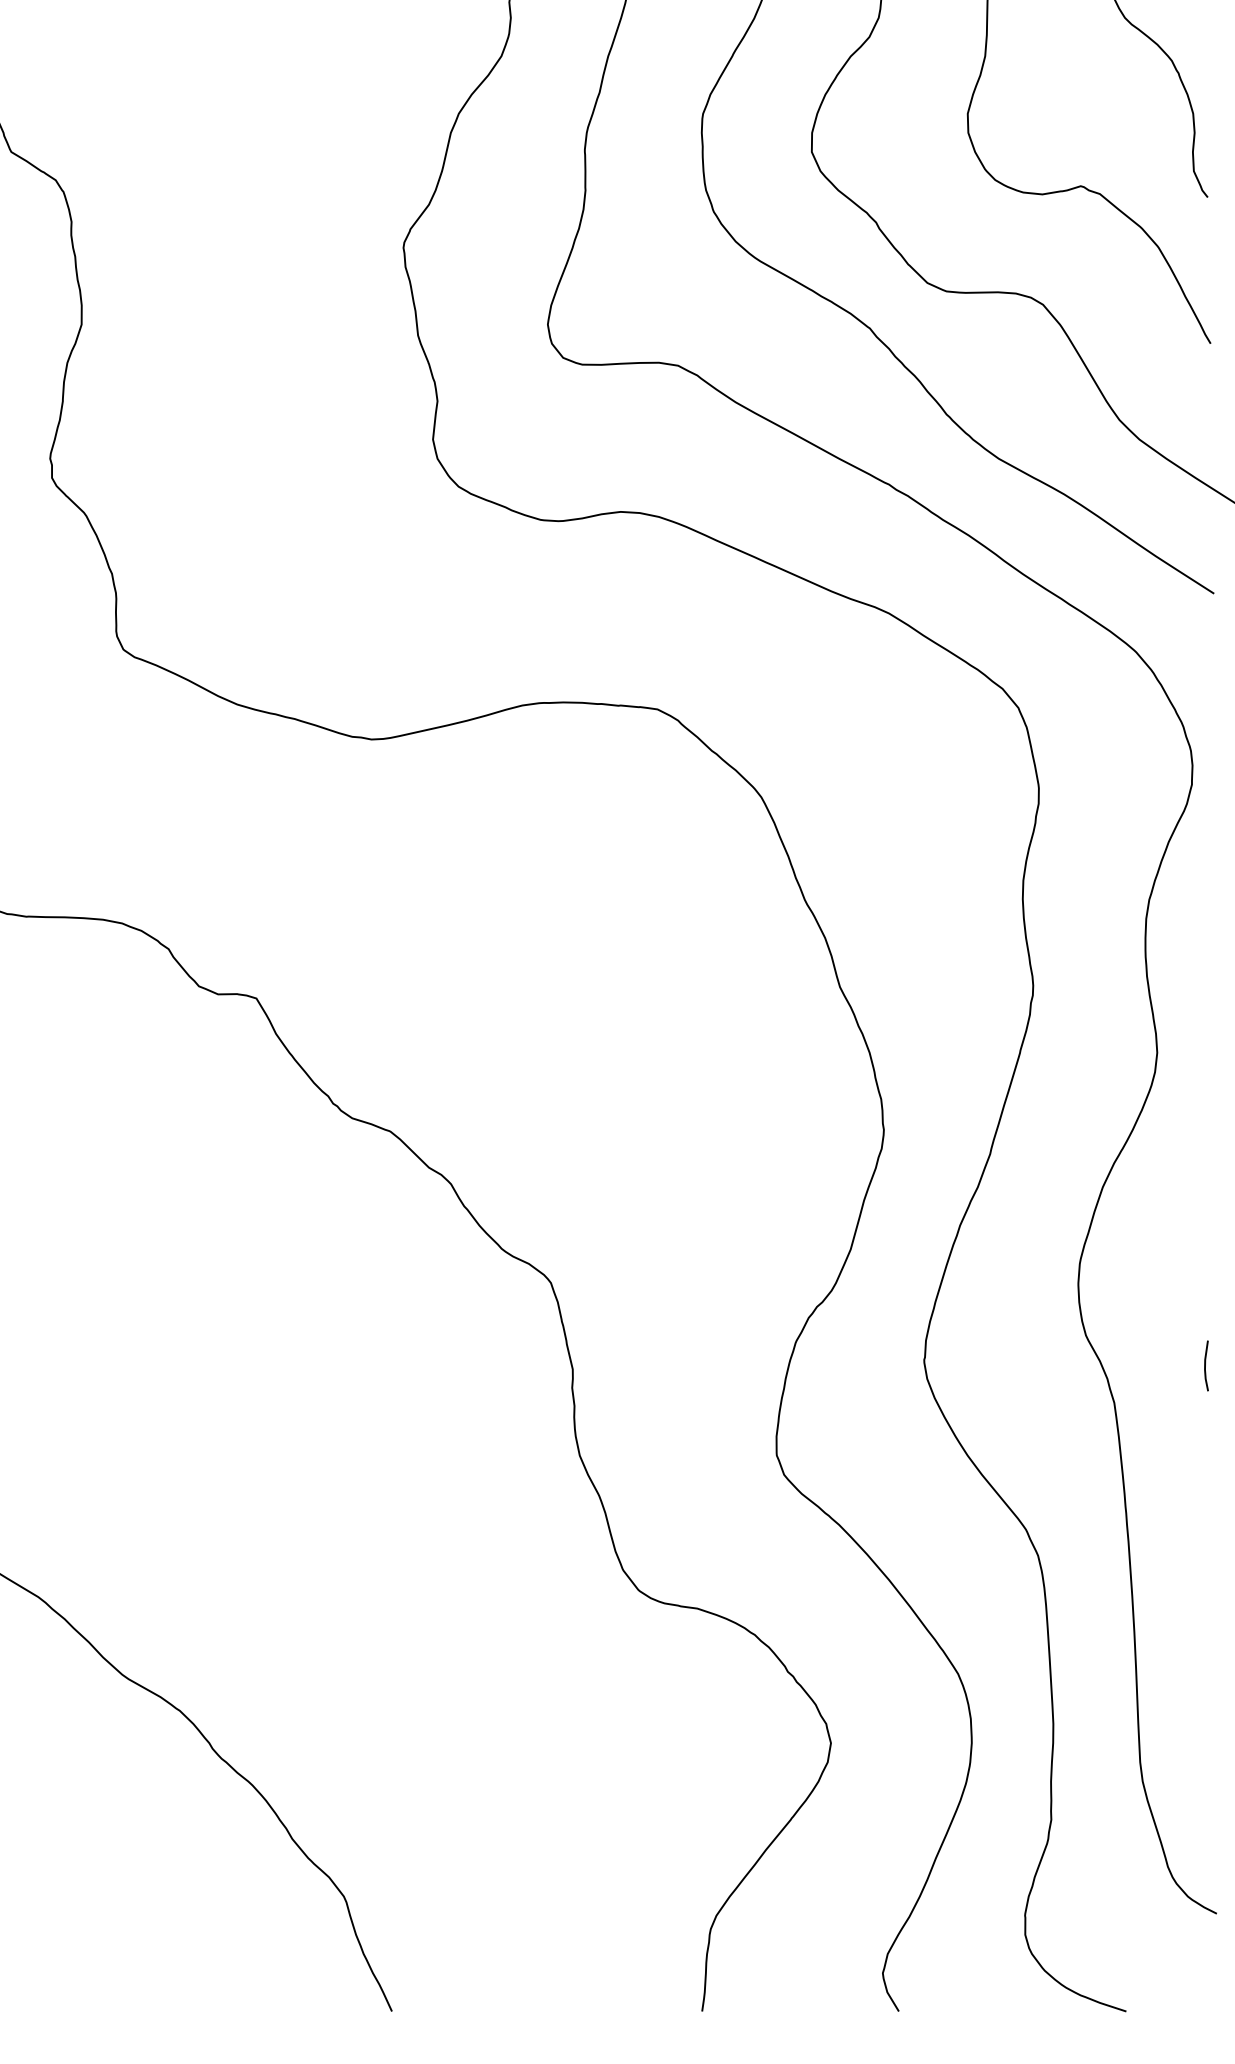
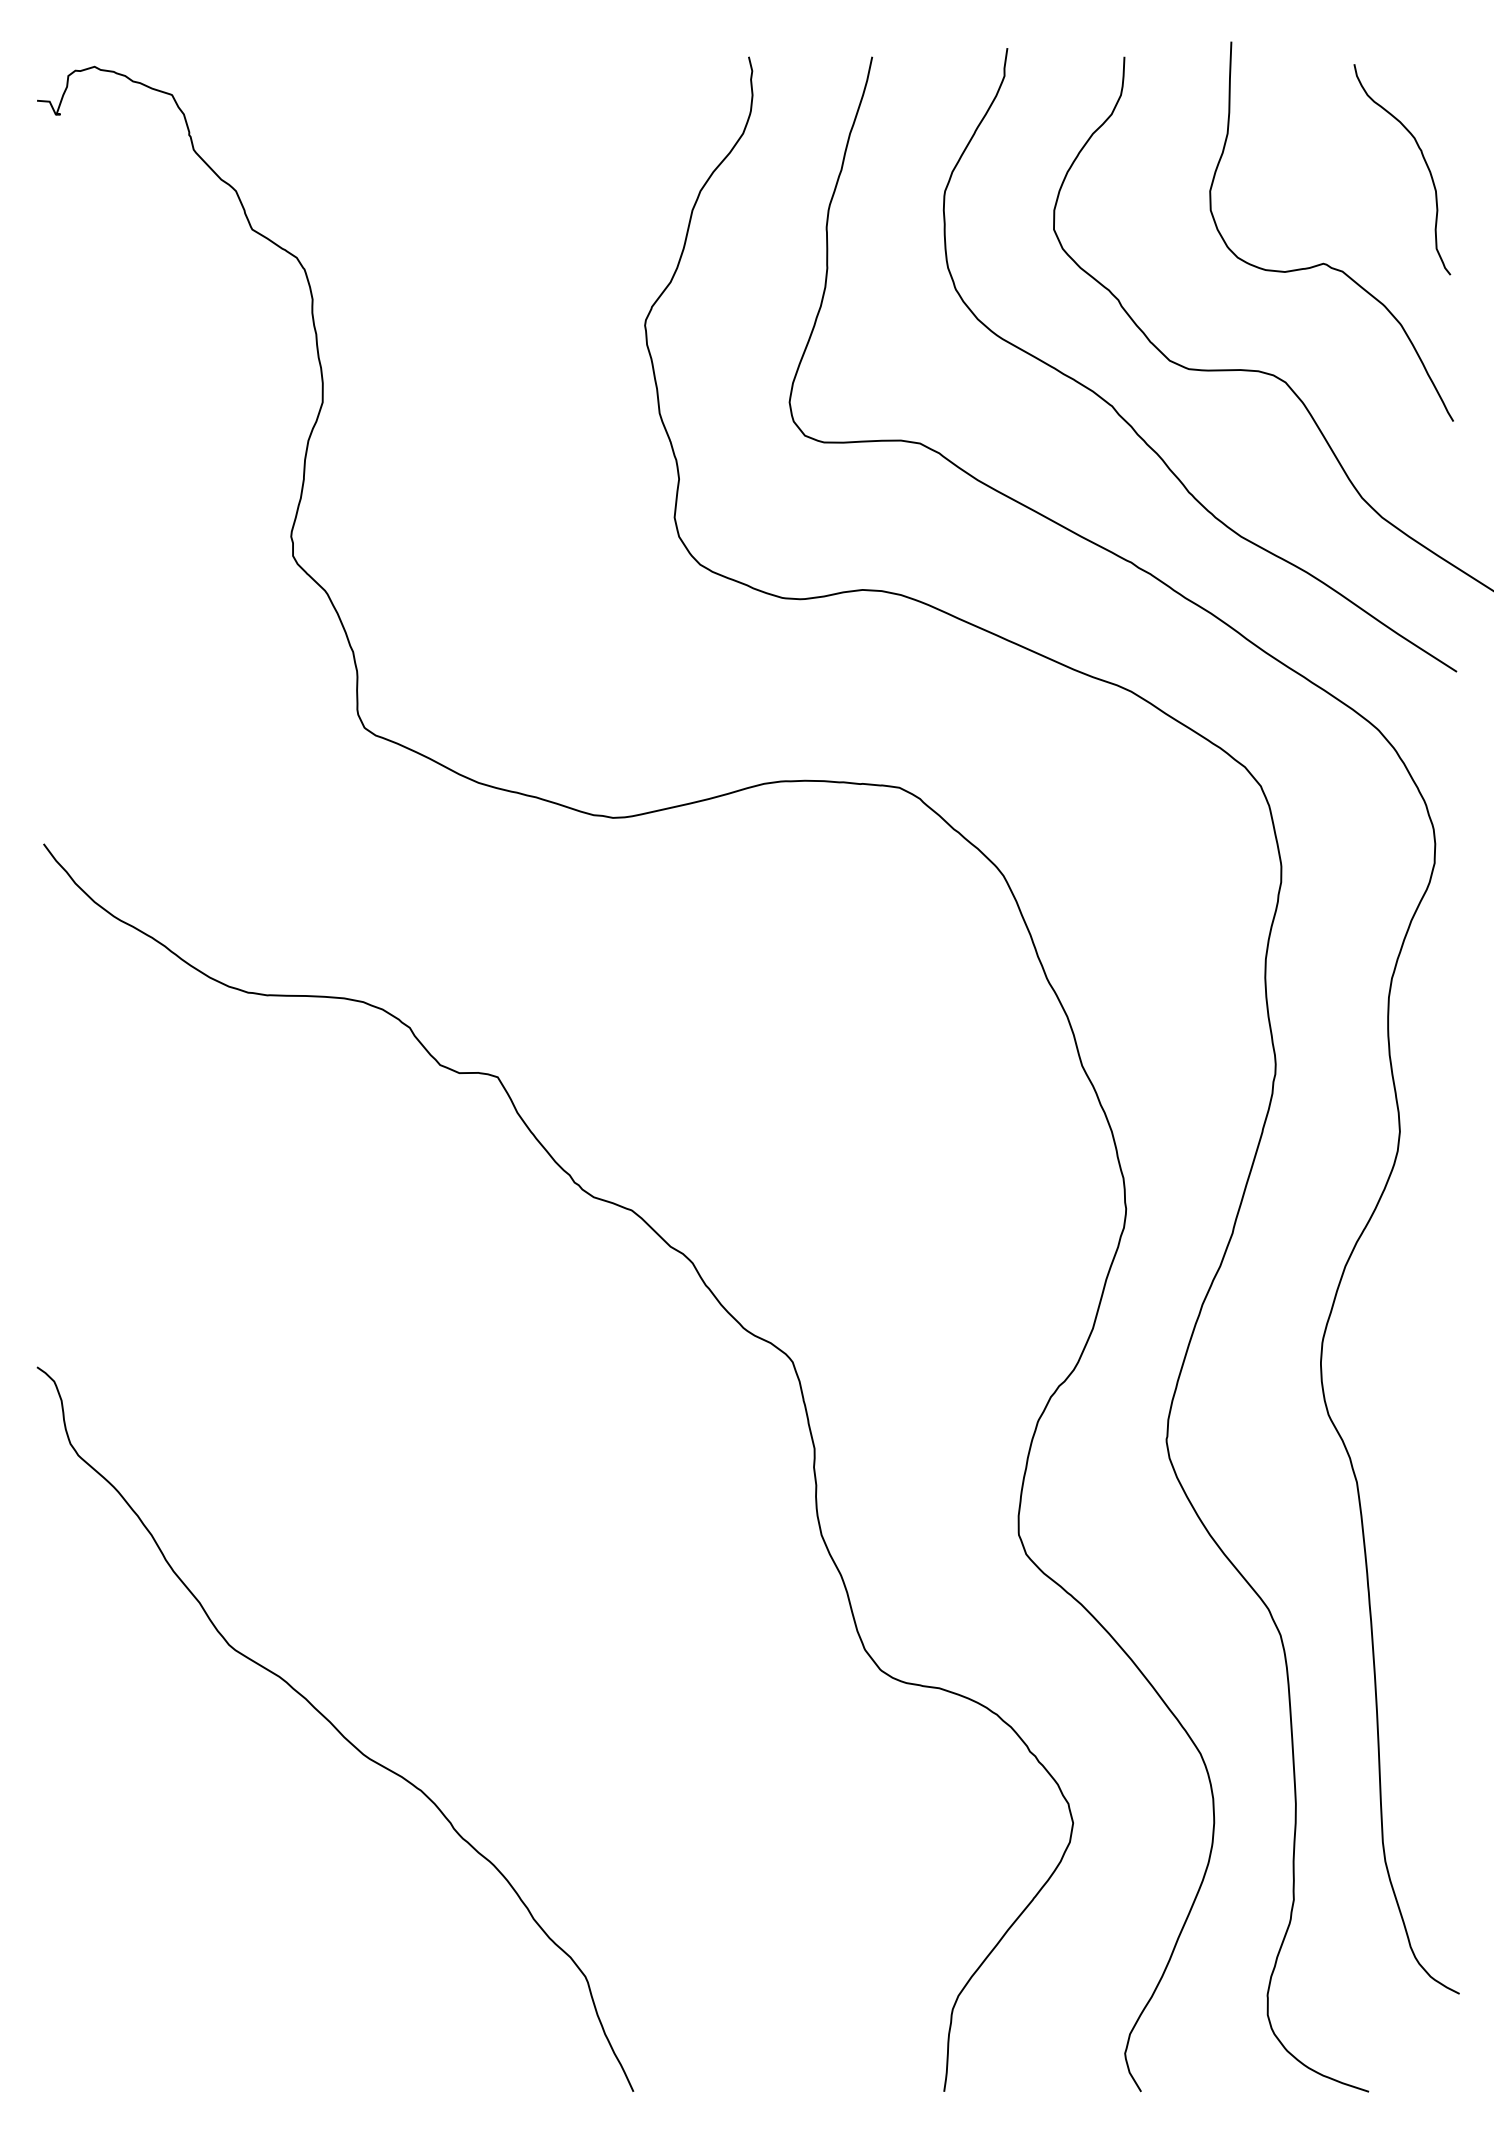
line: (1205, 1365) -> (1448, 1444), removed

